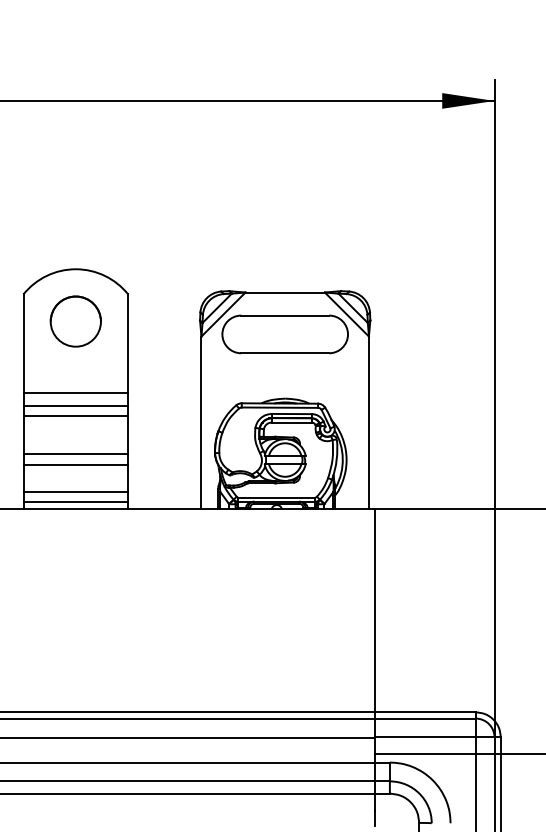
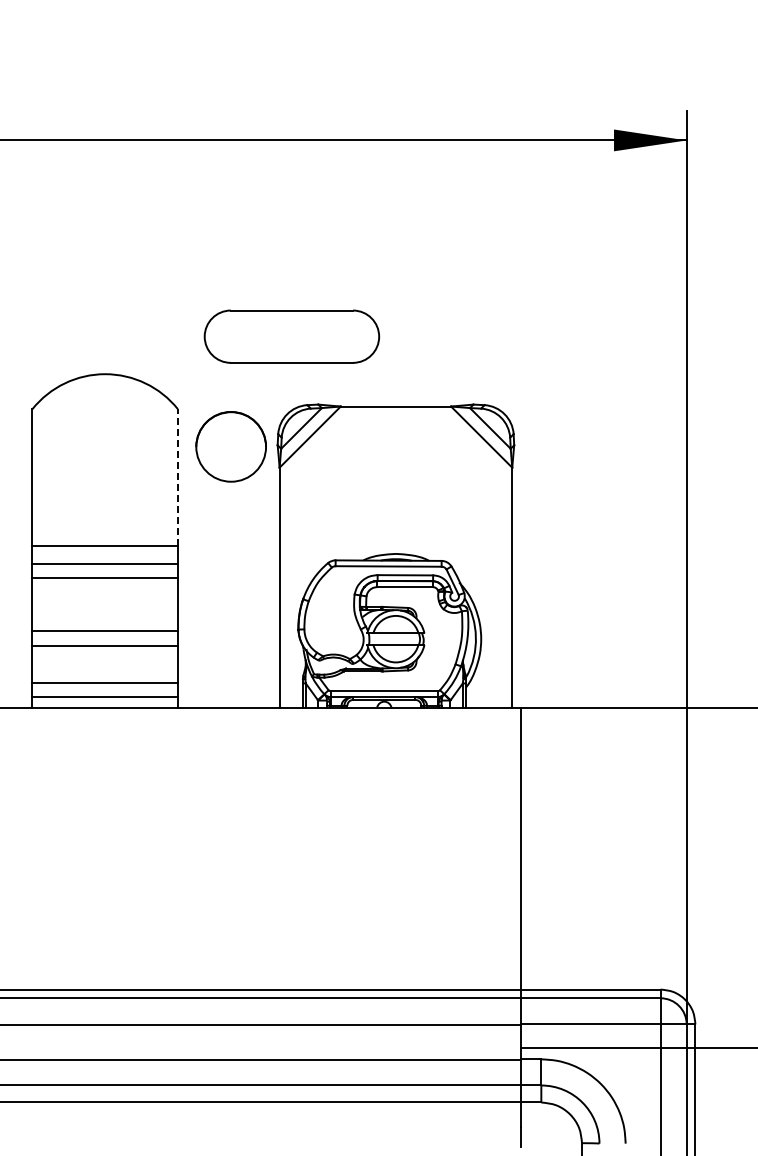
circle: (75, 321) -> (230, 446), moved
part: (284, 334) -> (291, 336), moved
line: (127, 342) -> (177, 476), solid -> dashed

